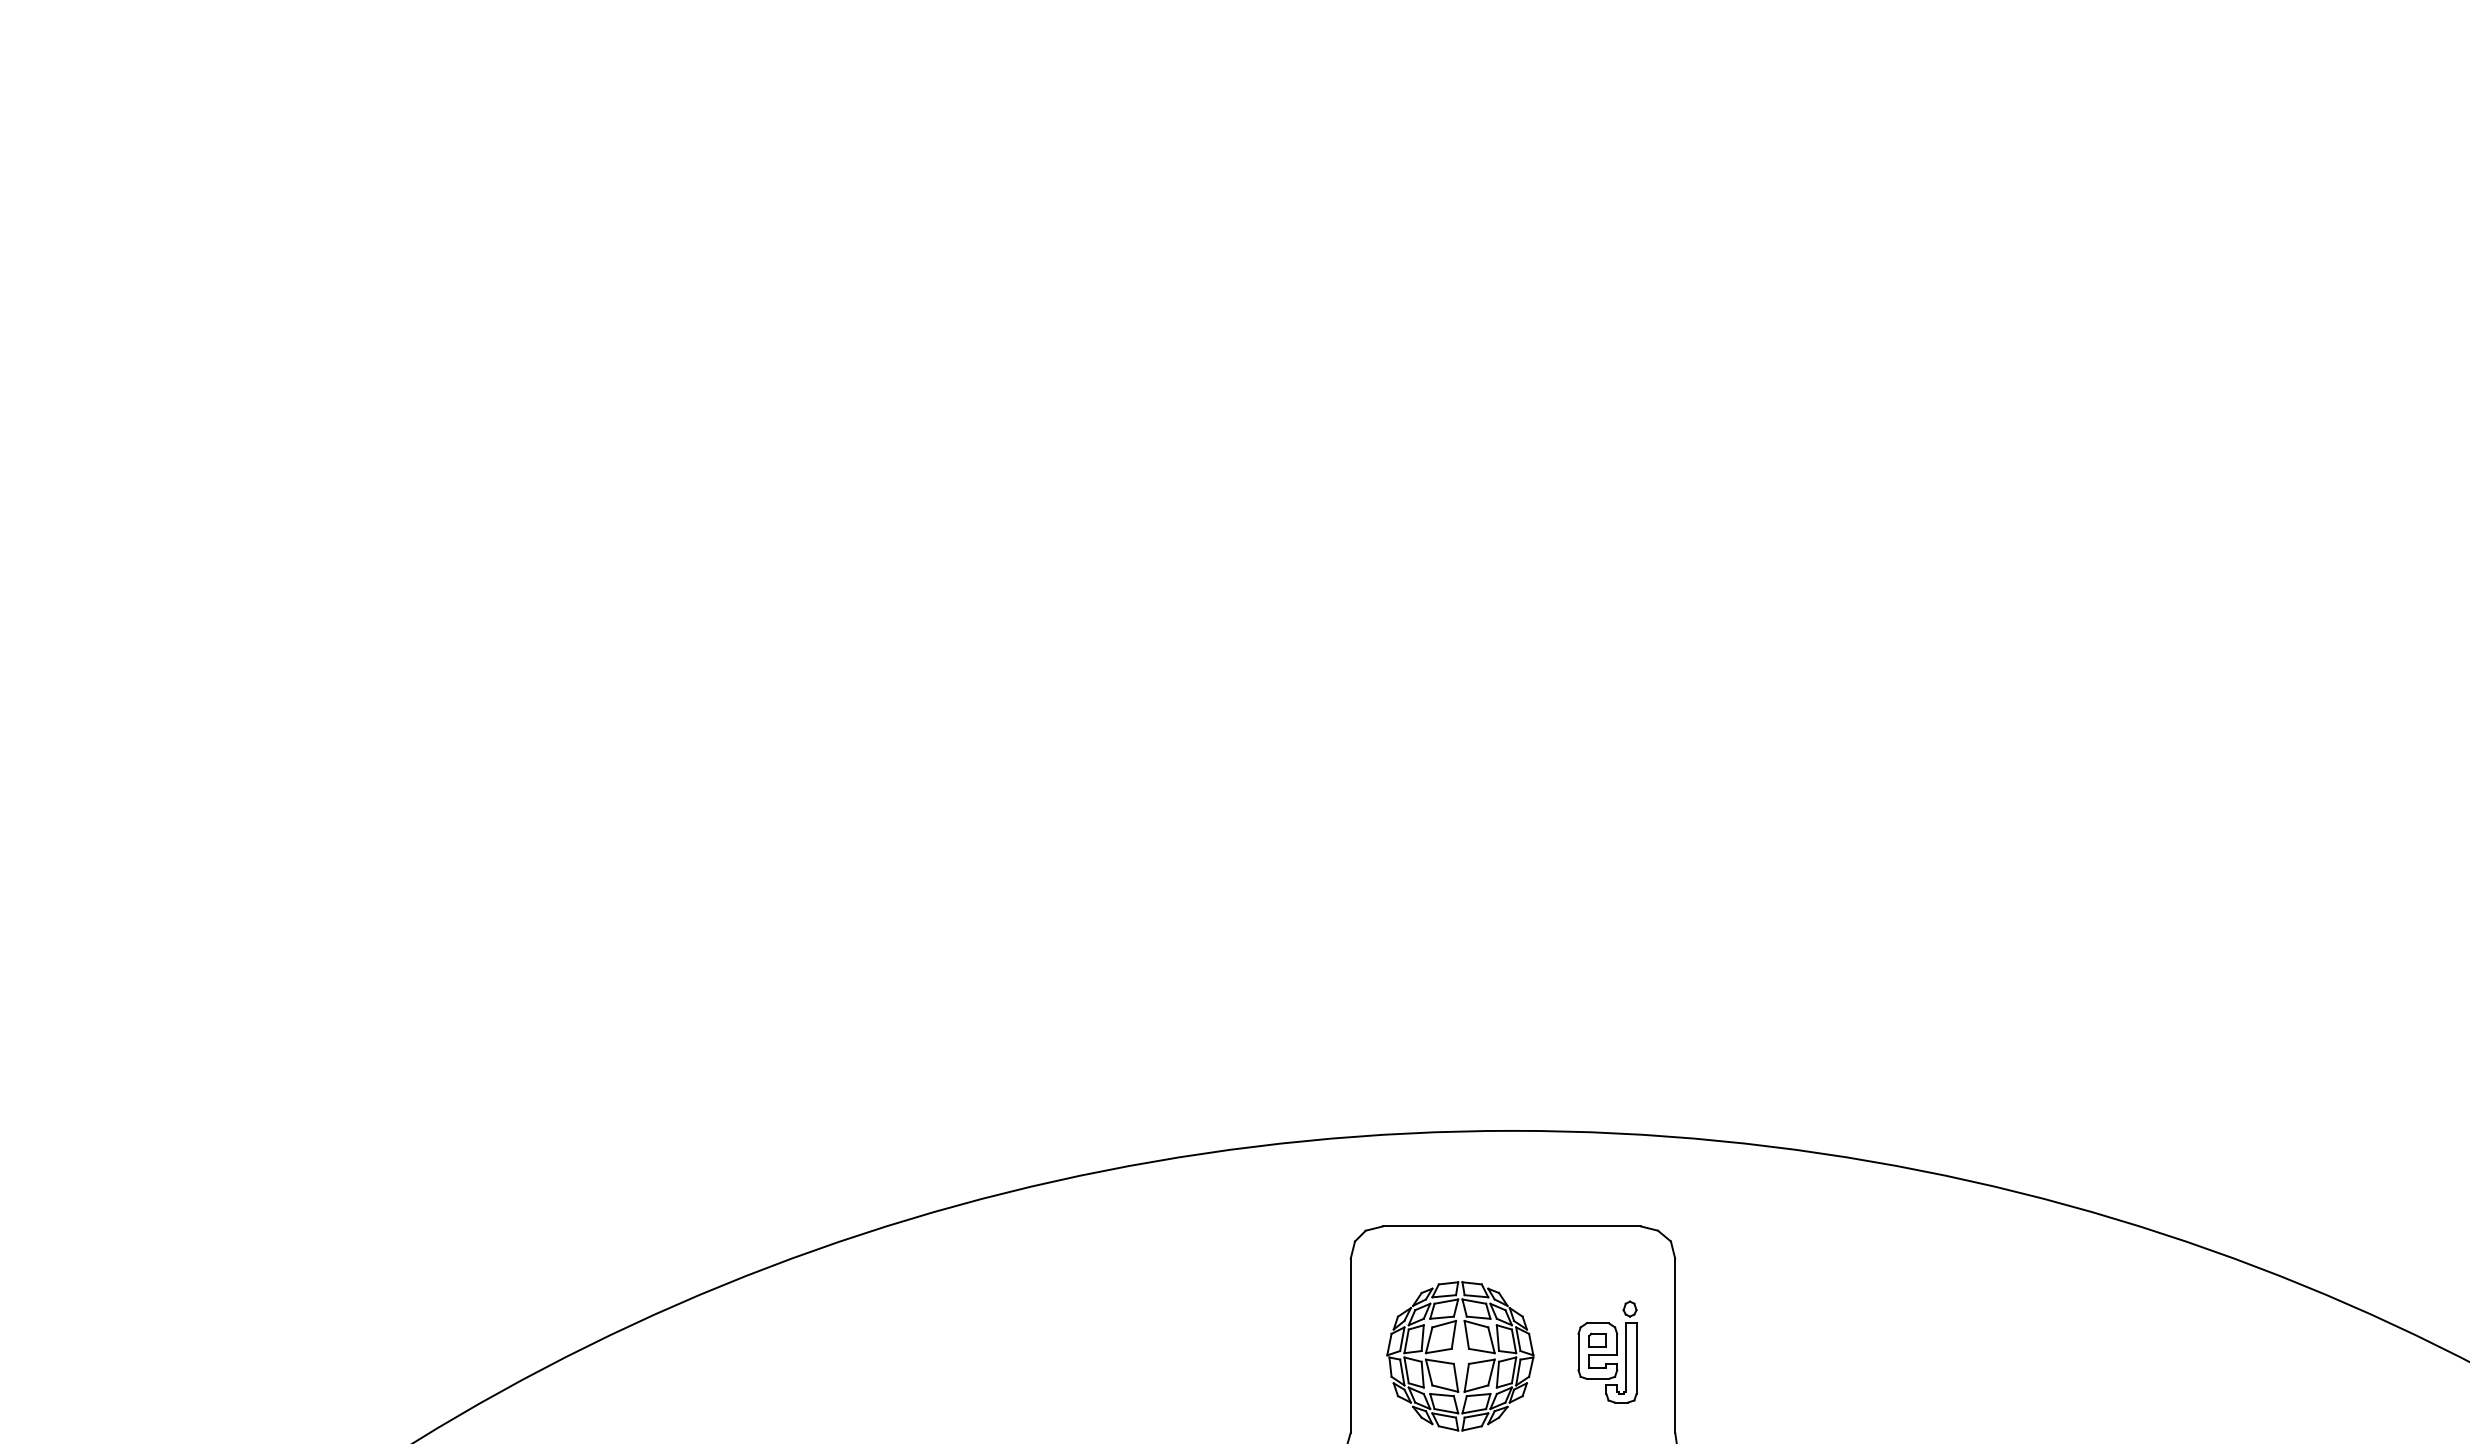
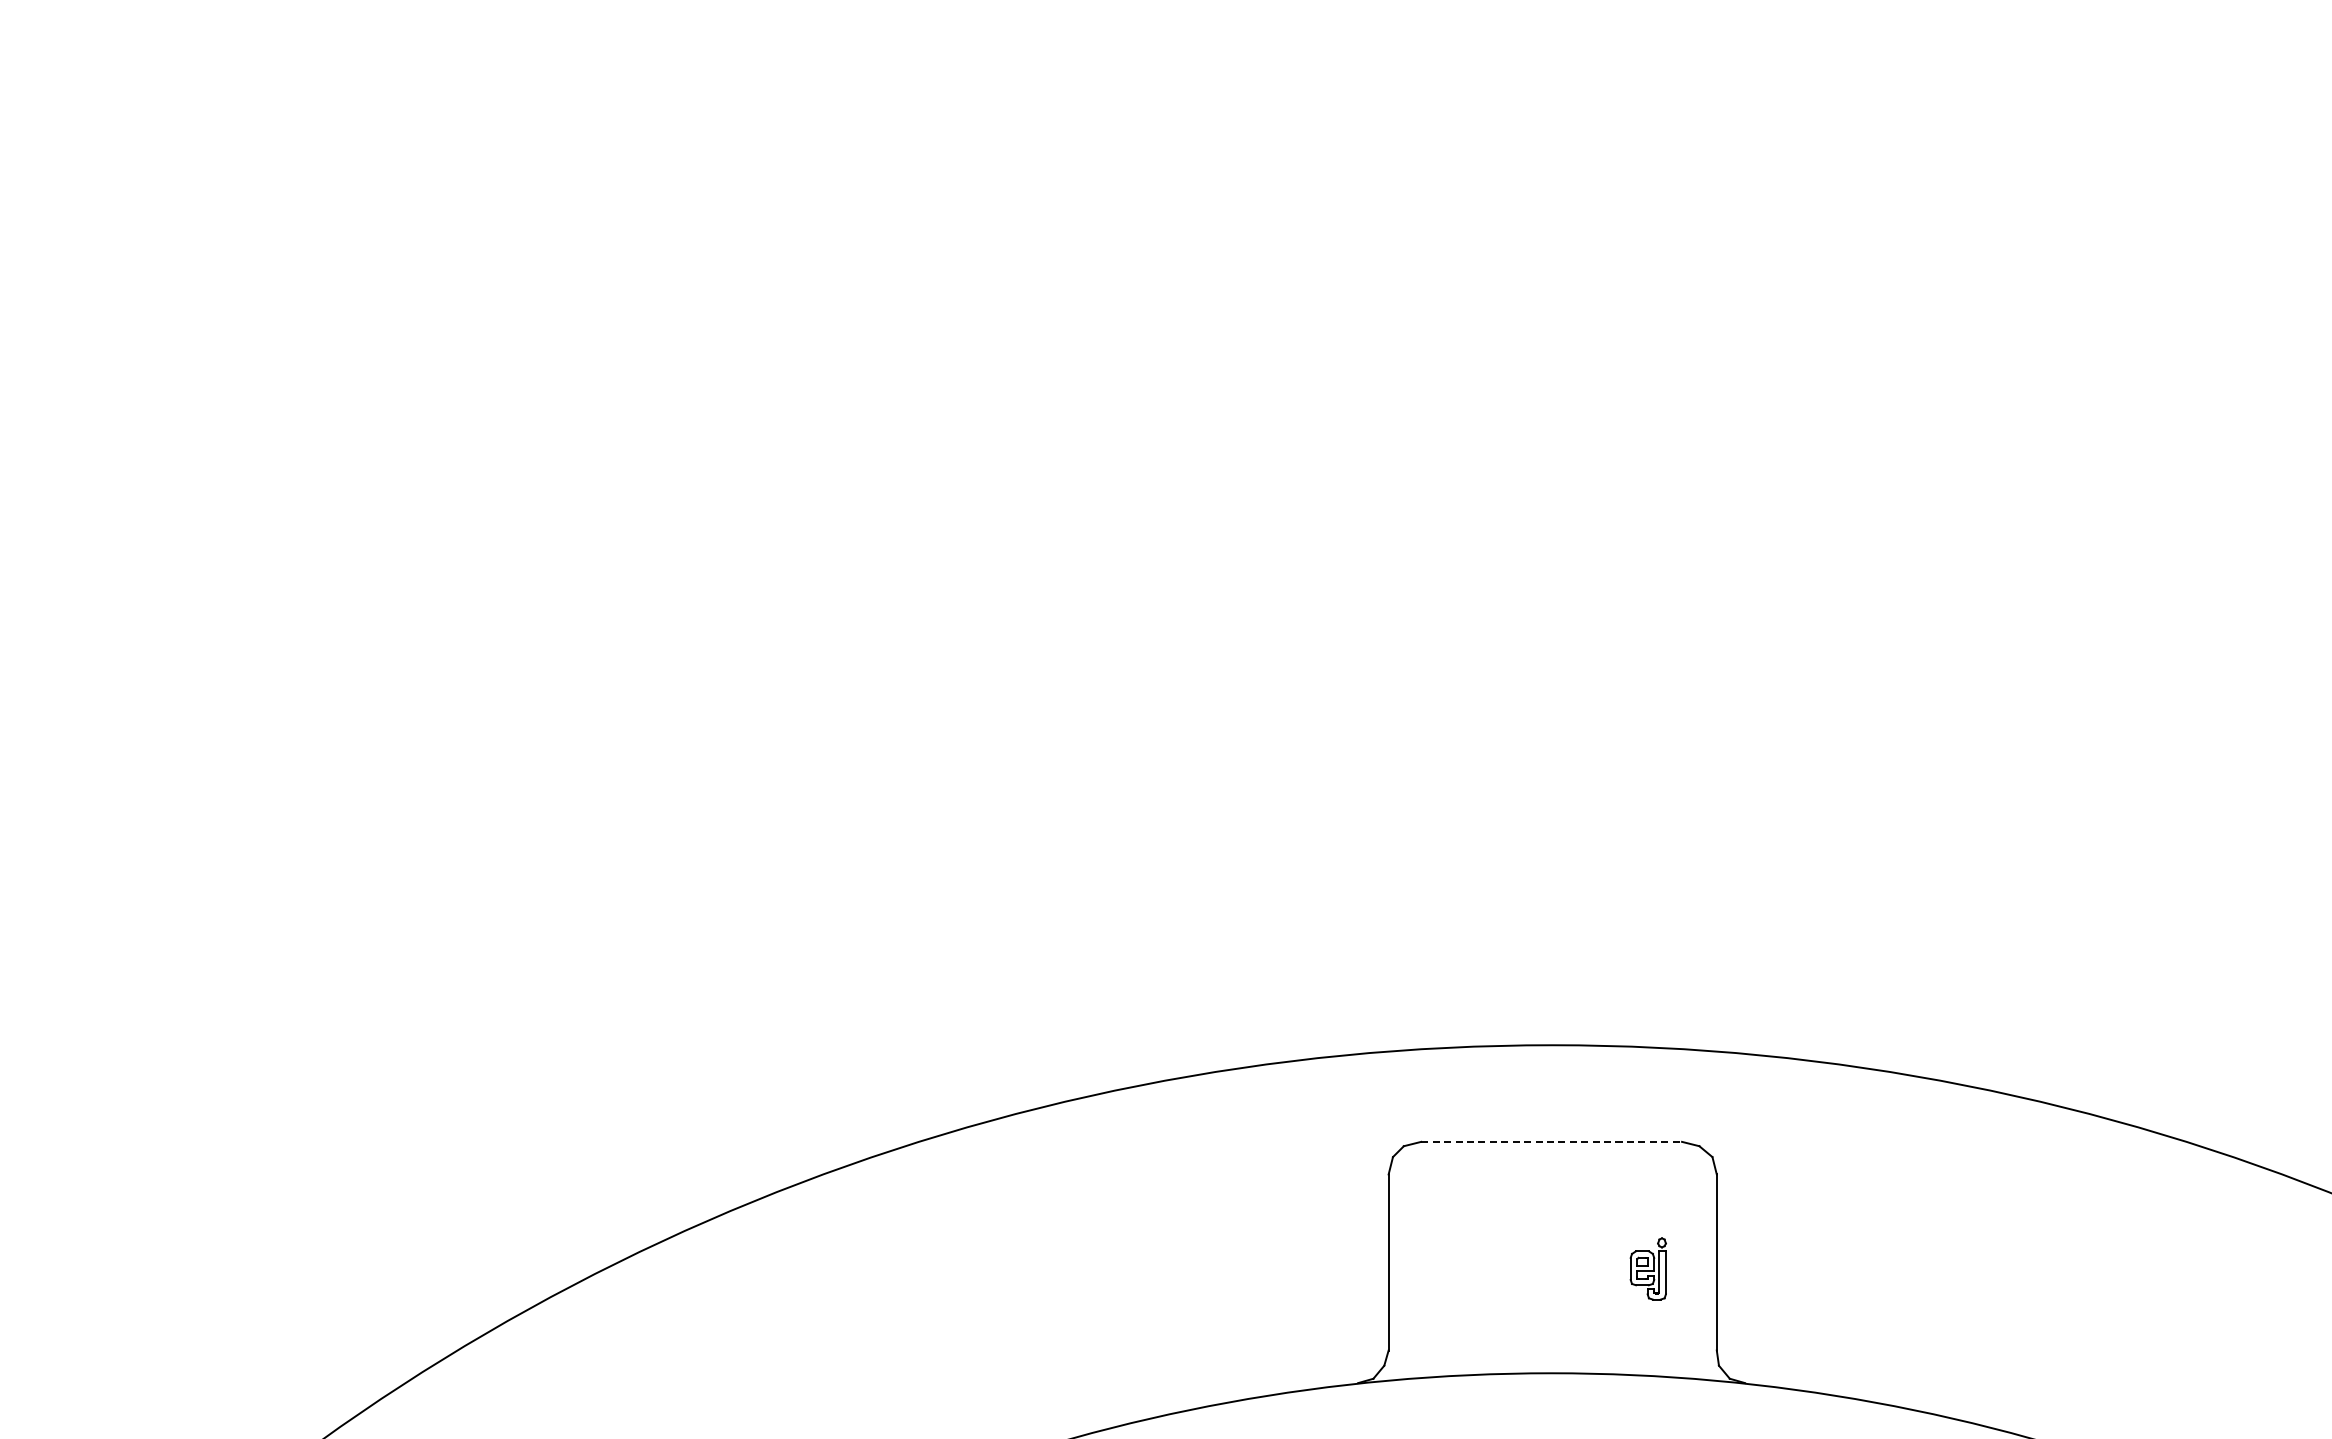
line: (1511, 1226) -> (1551, 1141), solid -> dashed
part: (1607, 1351) -> (1648, 1268), size x0.6
part: (1454, 1363) -> (1493, 1280), removed

